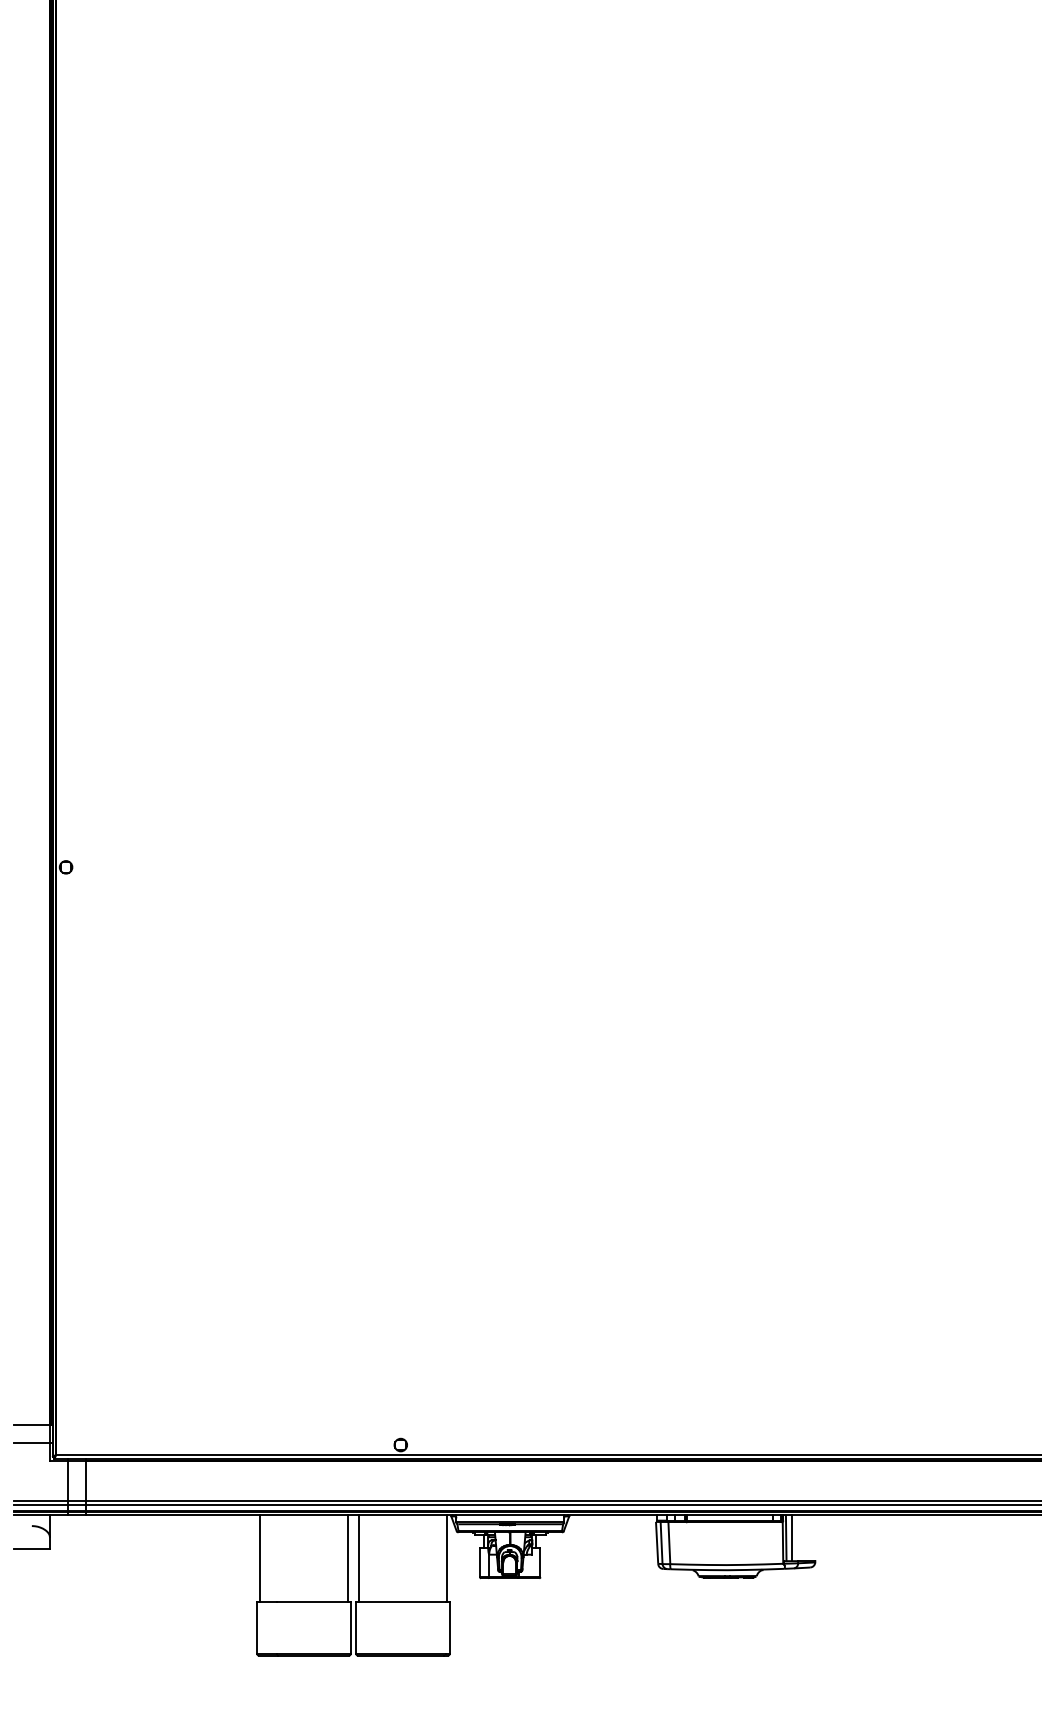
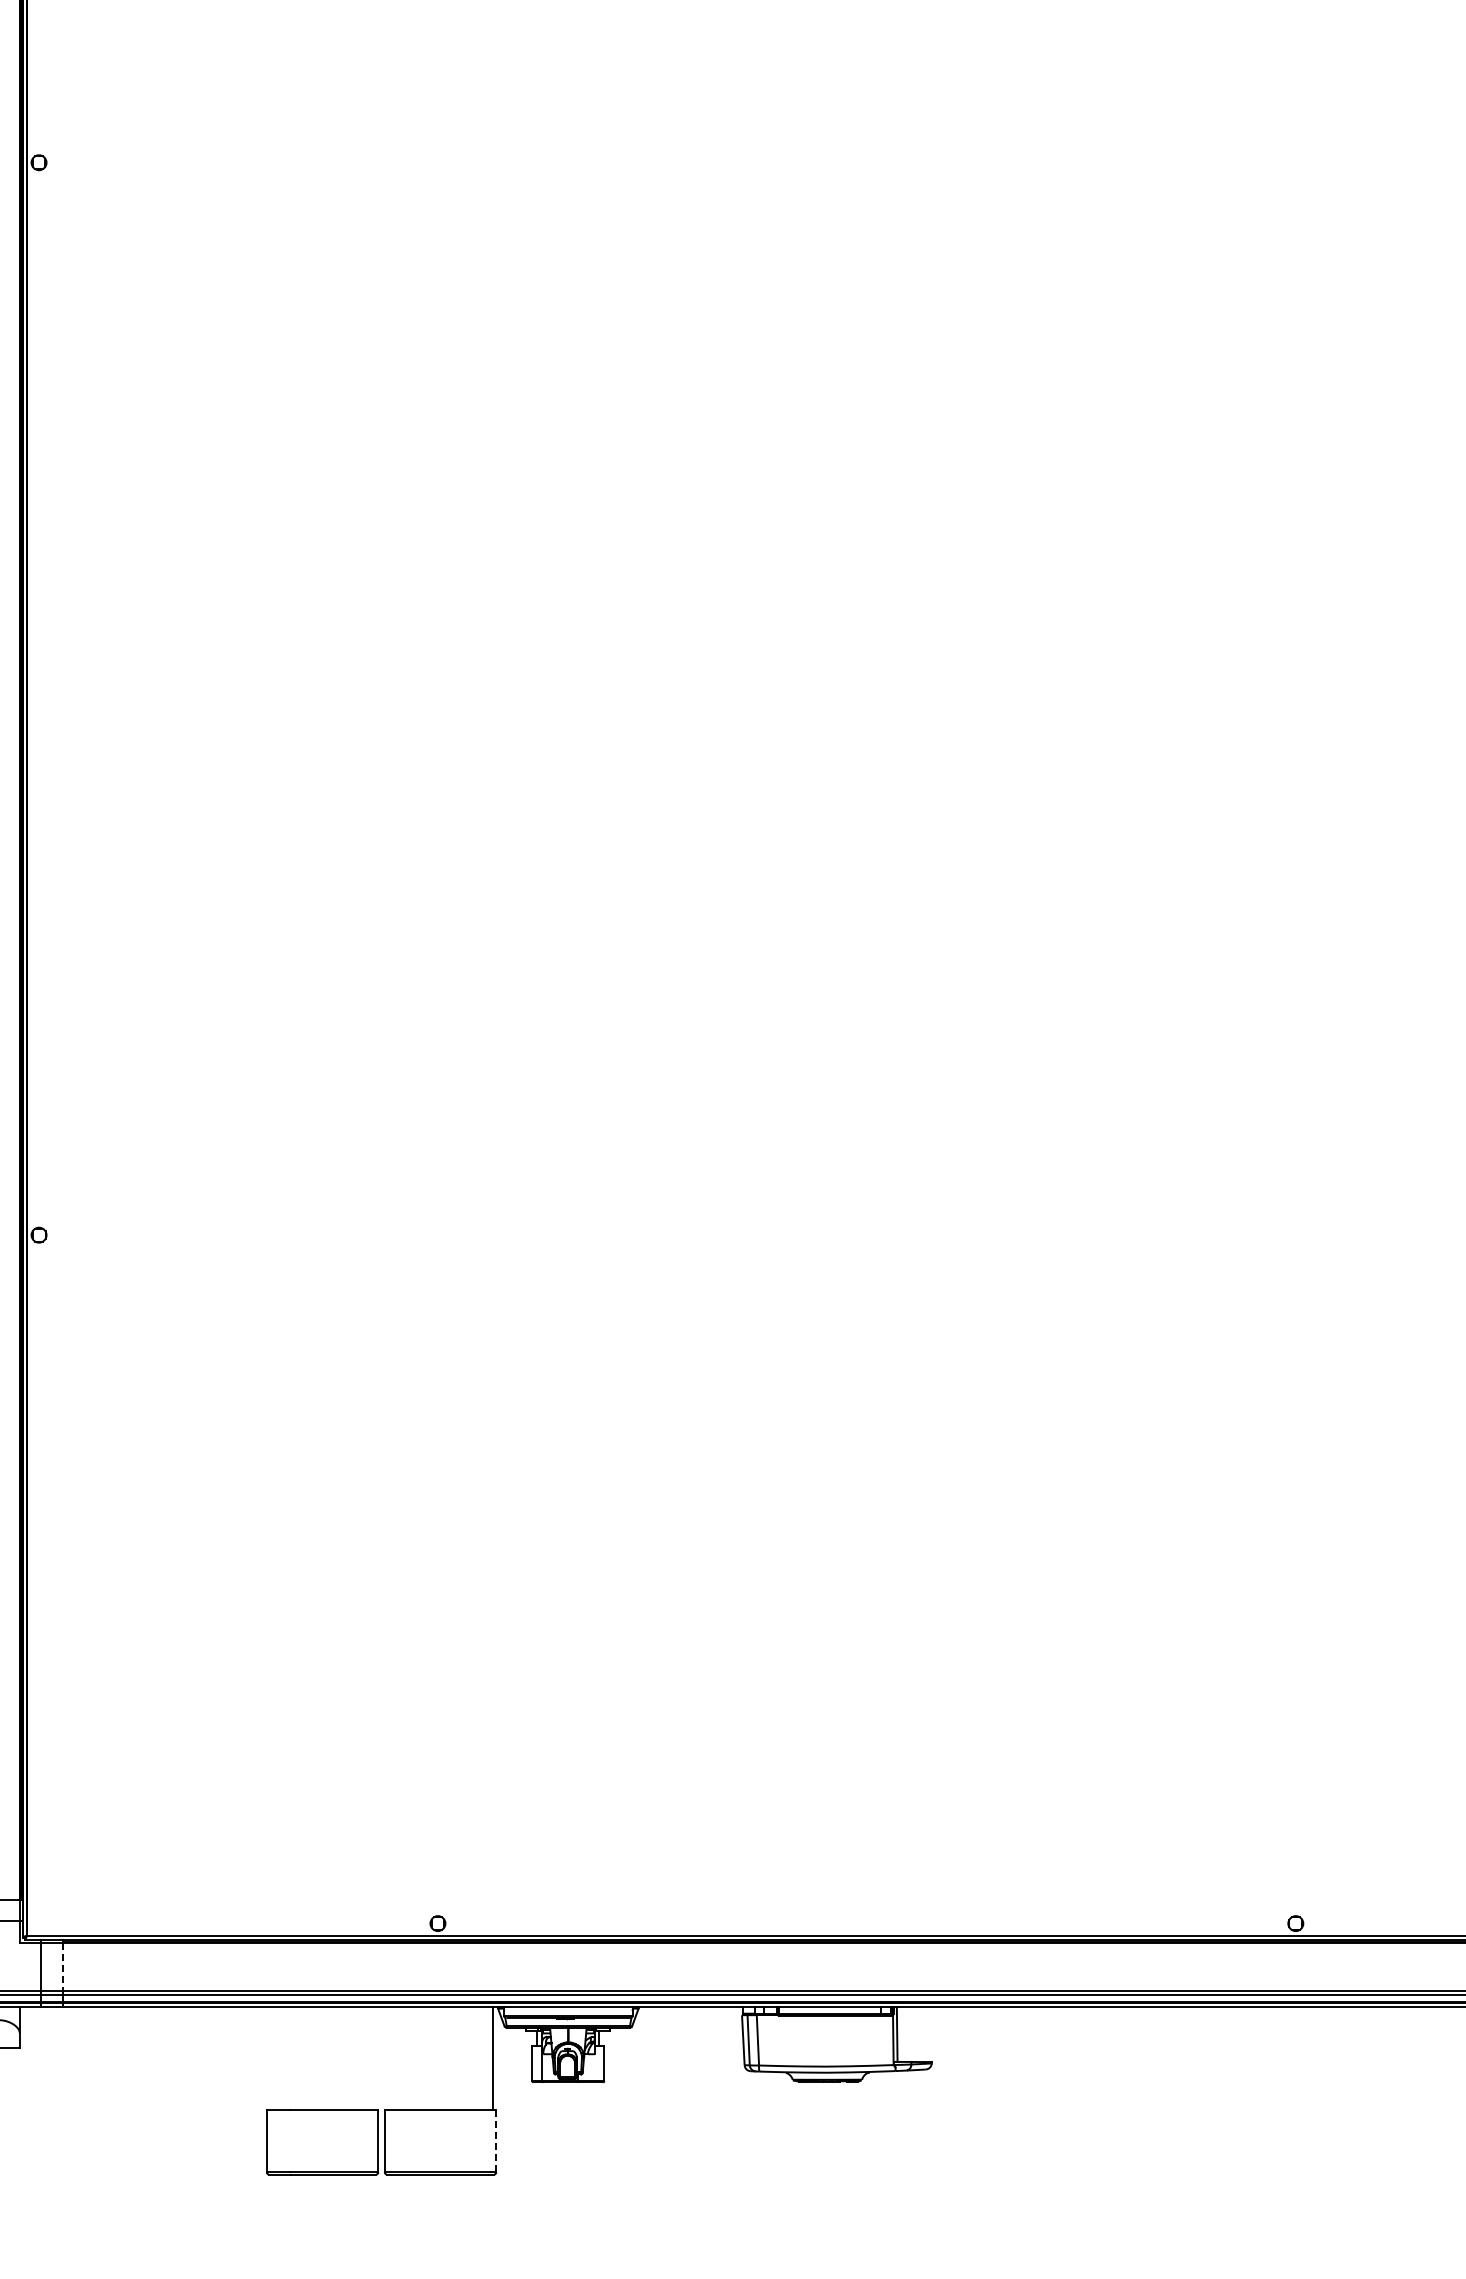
line: (85, 1481) -> (62, 1966), solid -> dashed
line: (792, 1538) -> (904, 2034), removed
line: (260, 1558) -> (270, 2058), removed
line: (348, 1558) -> (375, 2058), removed
line: (359, 1558) -> (388, 2058), removed
line: (449, 1627) -> (496, 2140), solid -> dashed

